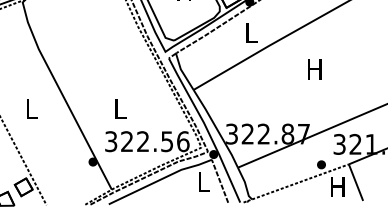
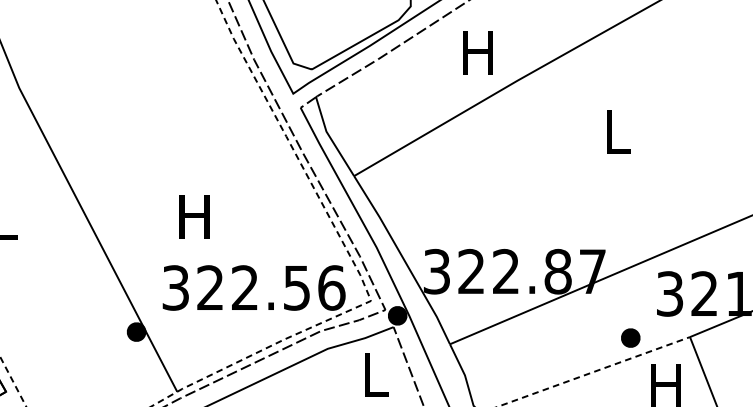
text: (250, 32) -> (477, 51), L -> H
text: (314, 69) -> (615, 131), H -> L
text: (119, 108) -> (193, 216), L -> H

